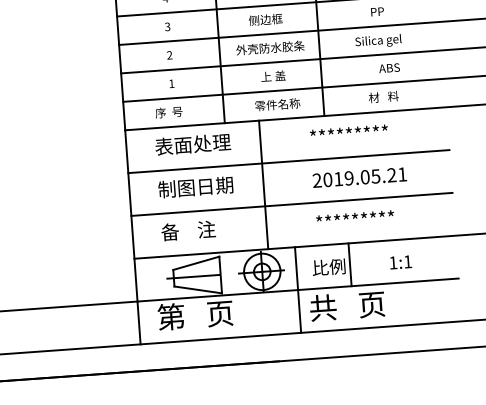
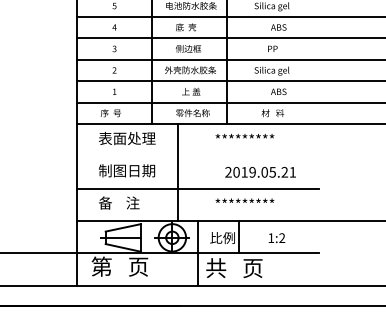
line: (289, 161) -> (198, 156), removed
text: (359, 176) -> (260, 171), moved
text: (408, 260) -> (282, 237), 1:1 -> 1:2

